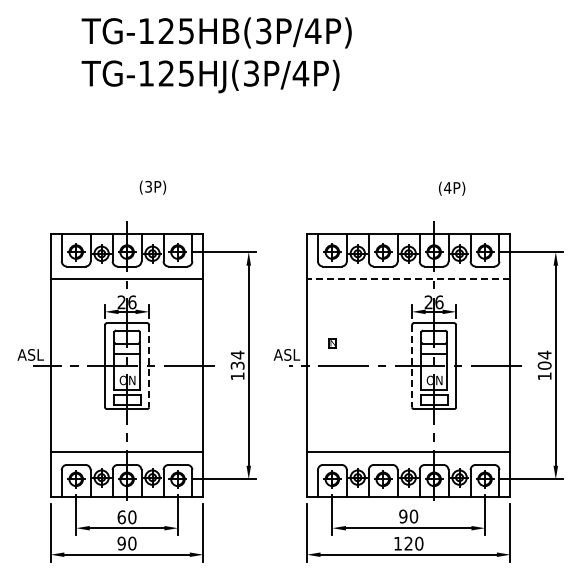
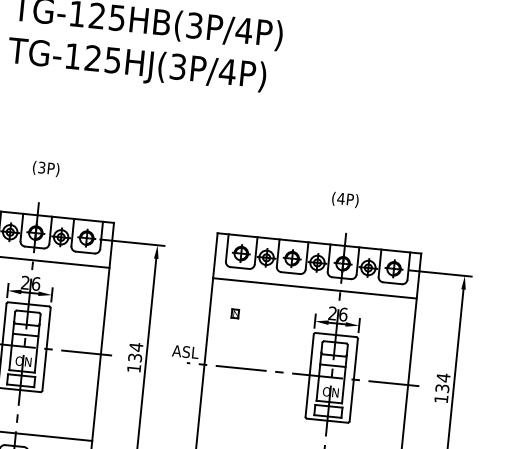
text: (152, 187) -> (45, 168), moved
text: (452, 188) -> (345, 199), moved
line: (408, 279) -> (314, 288), dashed -> solid
part: (332, 343) -> (235, 314), moved
text: (544, 365) -> (442, 388), 104 -> 134
line: (149, 366) -> (46, 349), dashed -> solid
line: (412, 366) -> (310, 376), dashed -> solid

